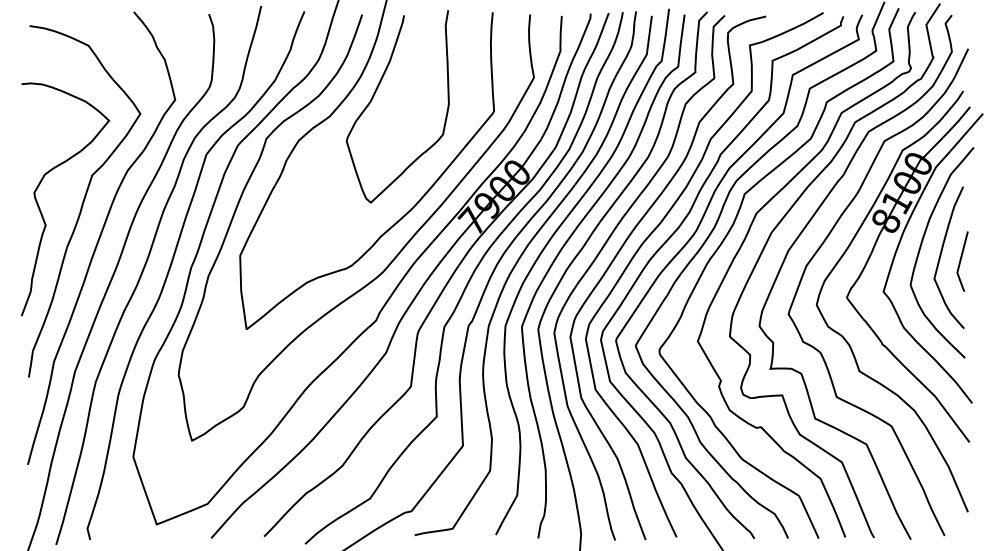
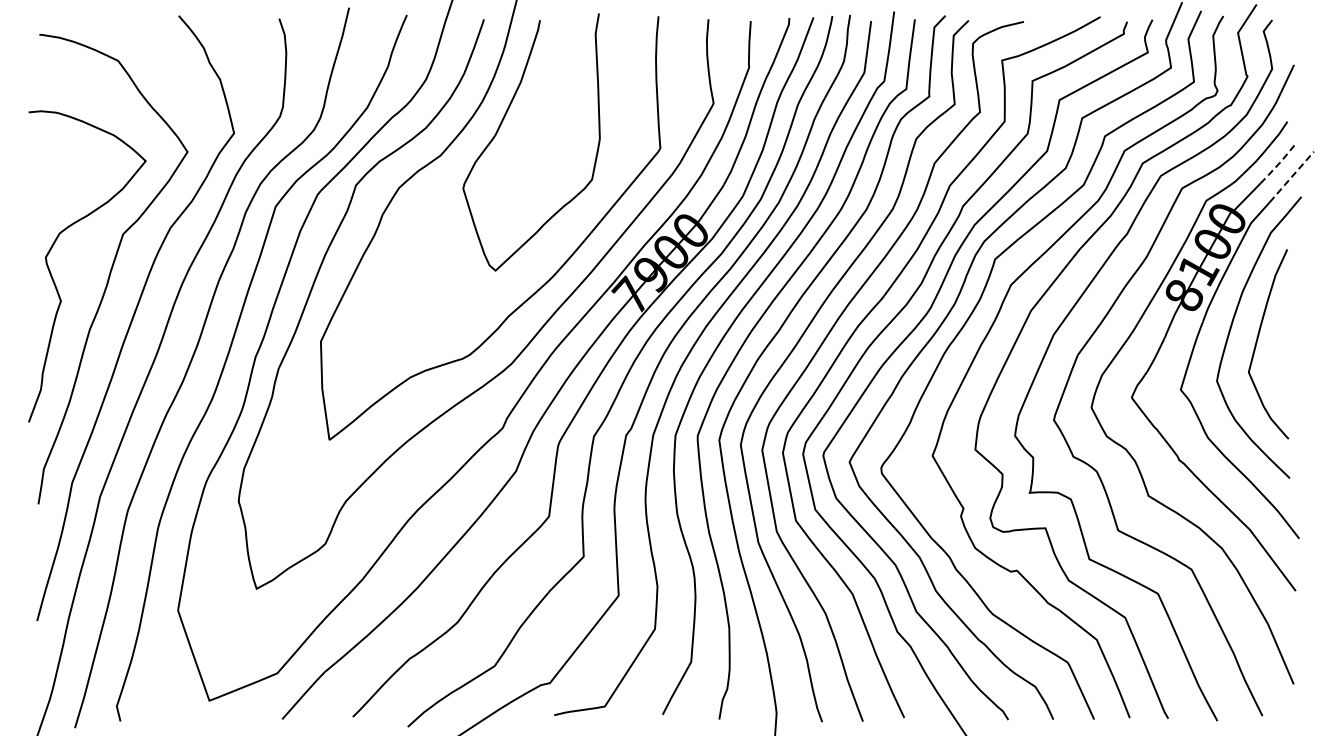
line: (957, 122) -> (1279, 163), solid -> dashed
line: (966, 132) -> (1291, 176), solid -> dashed
curve: (961, 261) -> (1284, 349), removed

